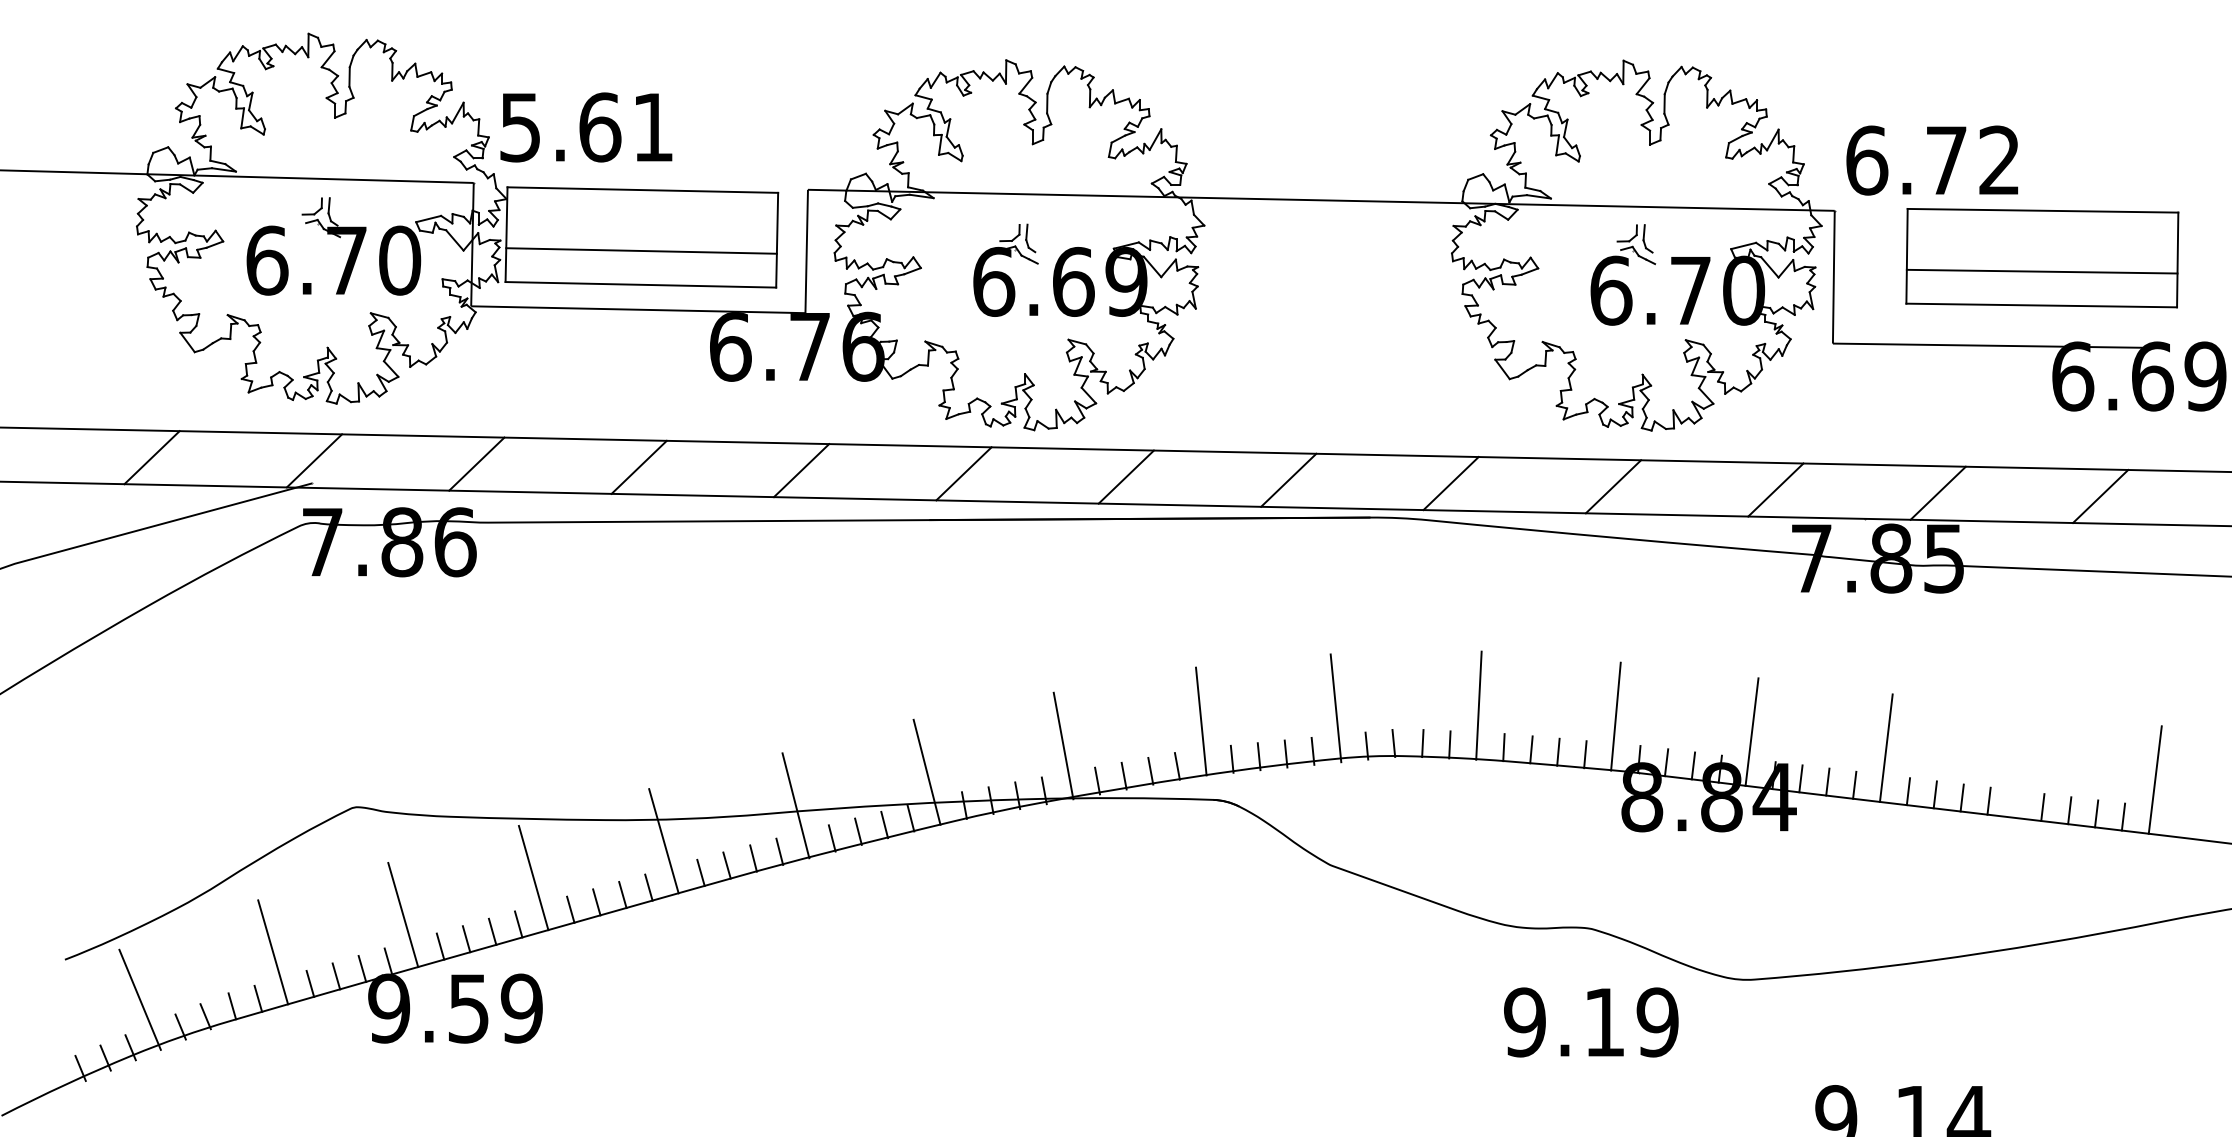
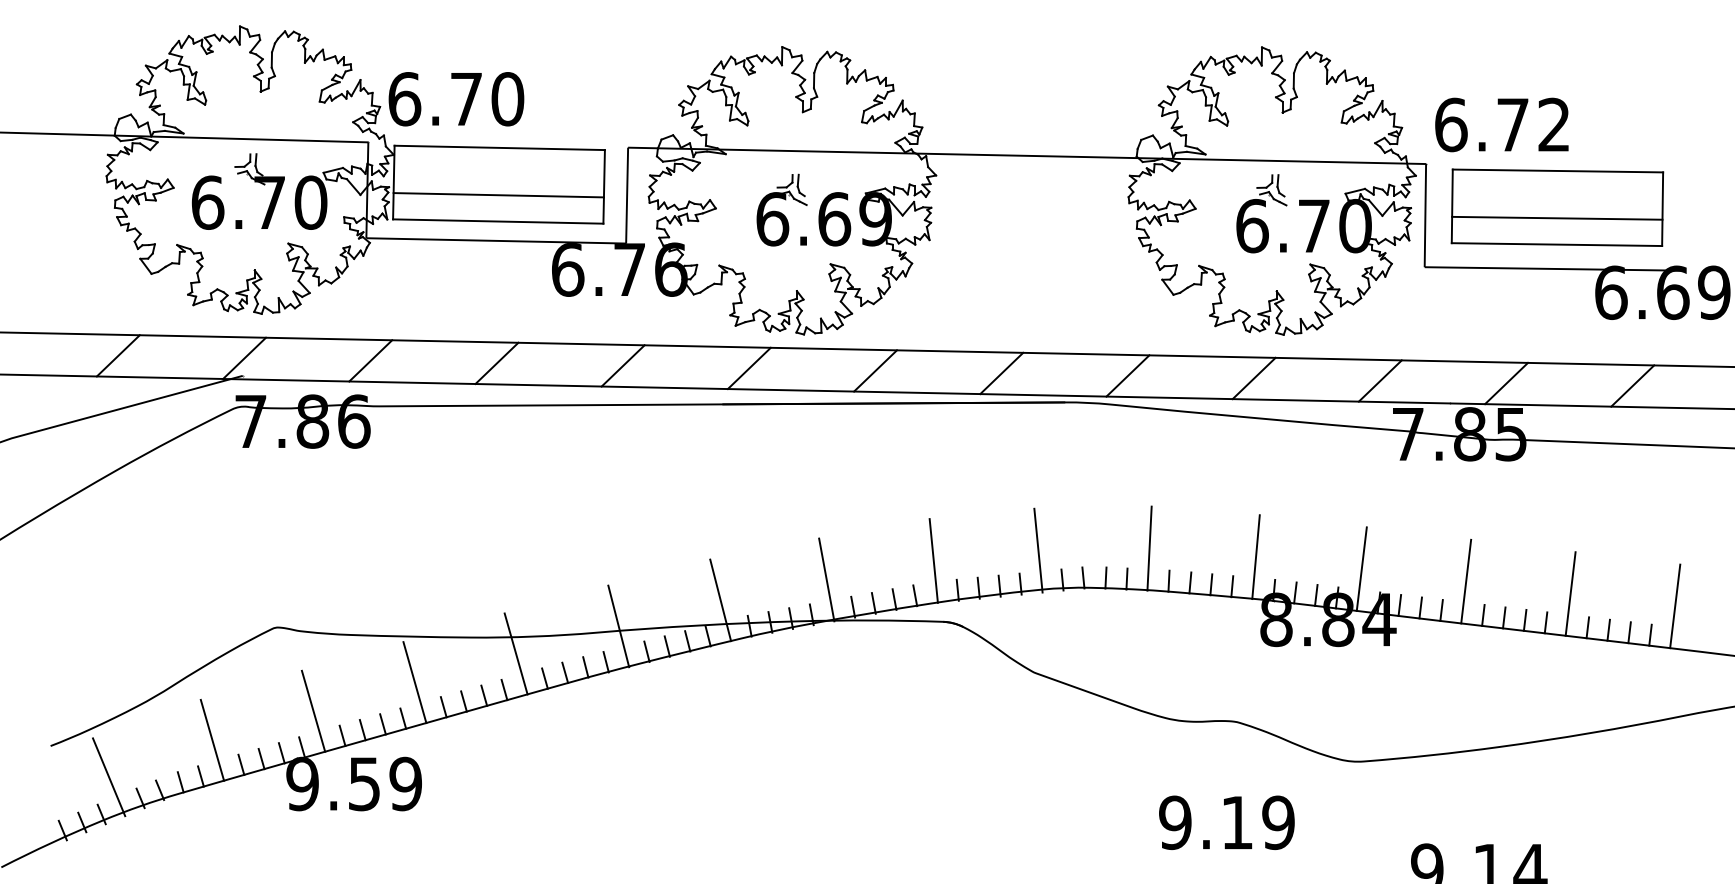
text: (587, 127) -> (456, 99), 5.61 -> 6.70
part: (2042, 257) -> (1557, 207), moved
line: (2020, 763) -> (1570, 593), added
text: (1590, 1022) -> (1226, 822), moved

